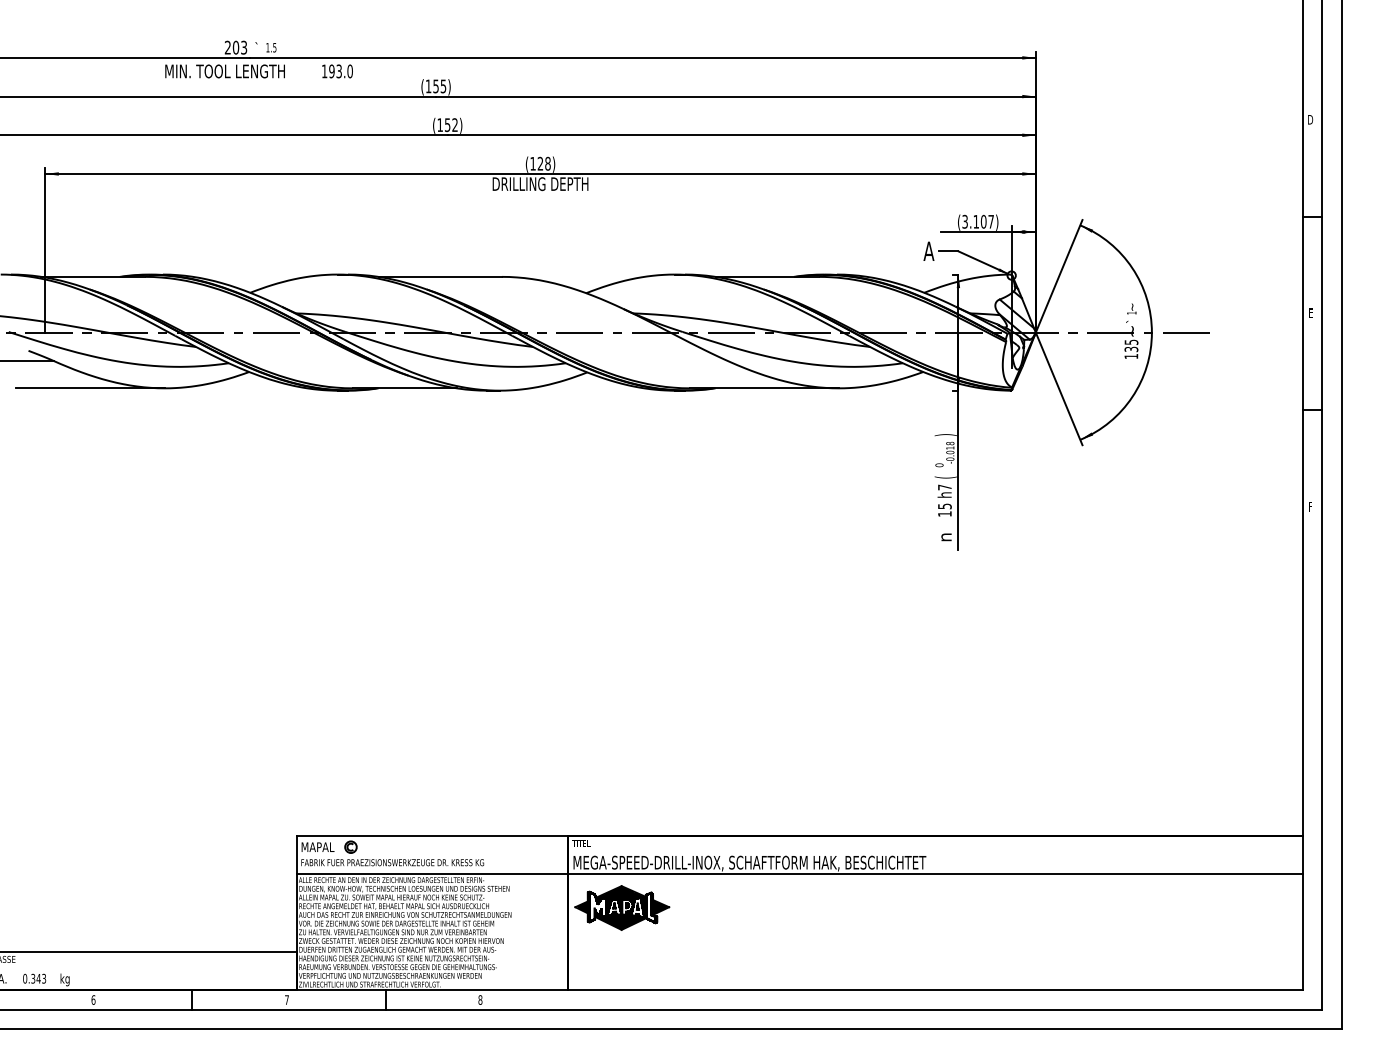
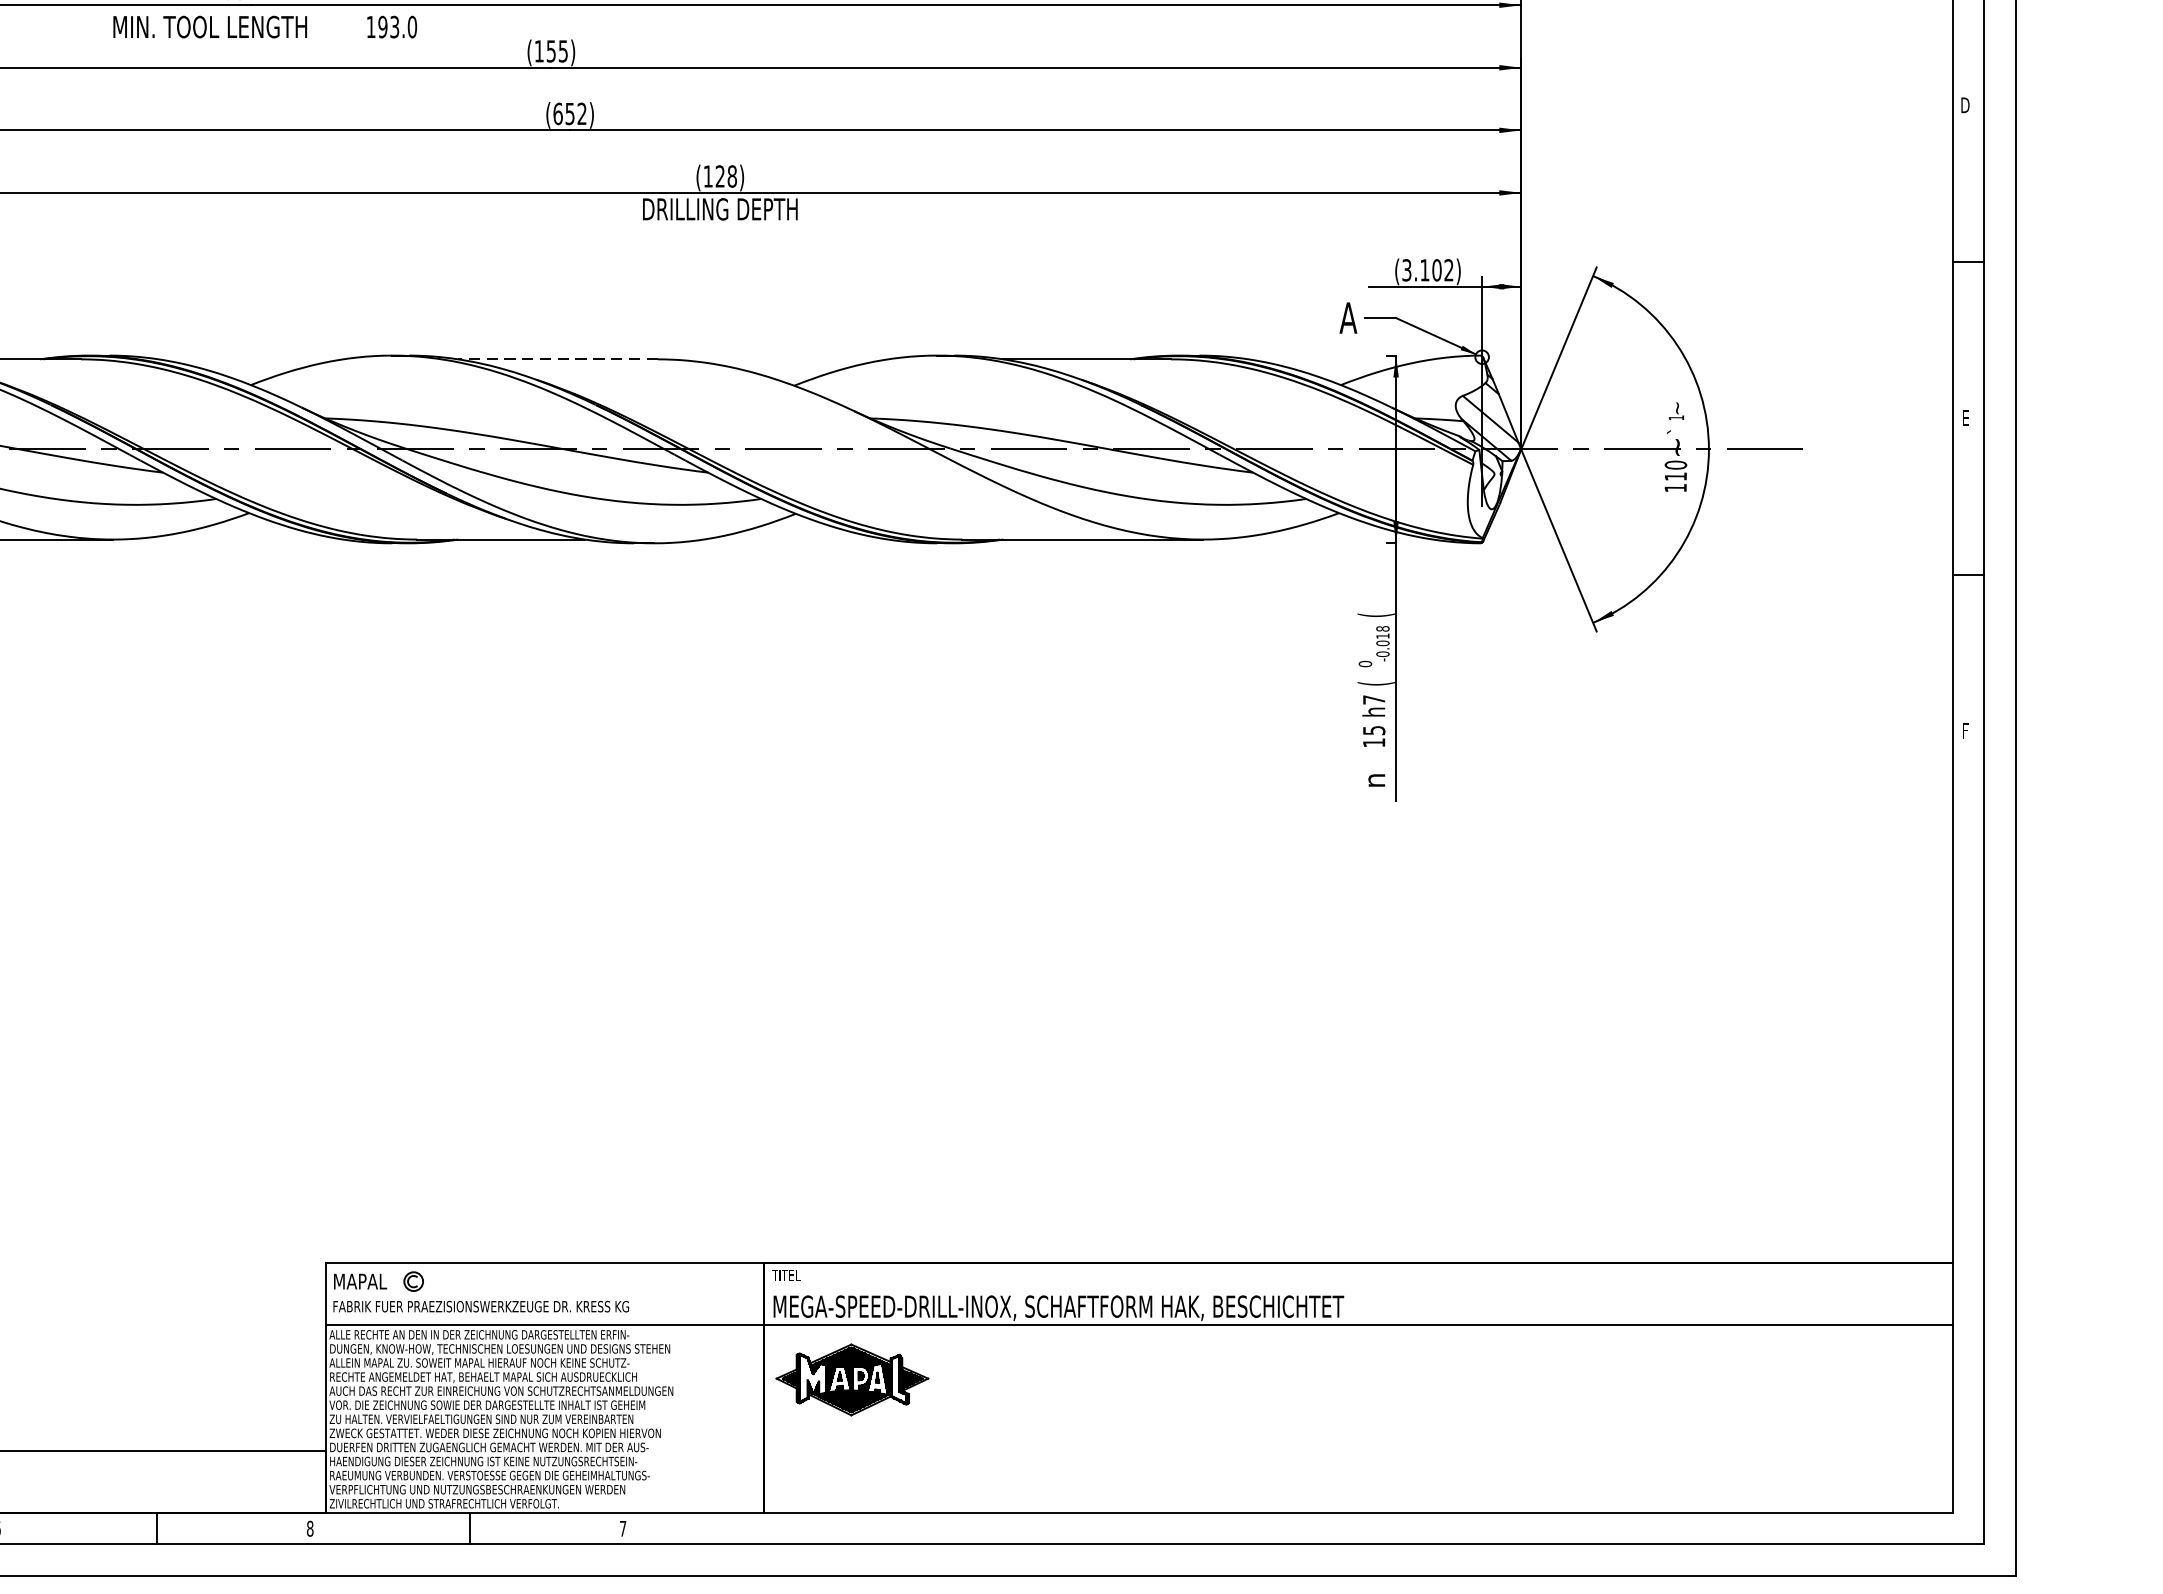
text: (440, 125) -> (558, 114), (152) -> (652)
text: (990, 221) -> (1447, 269), (3.107) -> (3.102)
line: (440, 276) -> (558, 358), solid -> dashed
text: (1131, 345) -> (1675, 470), 135 -> 110
text: (945, 435) -> (1375, 615), ) -> (
text: (286, 999) -> (309, 1527), 7 -> 8
text: (480, 999) -> (623, 1527), 8 -> 7

